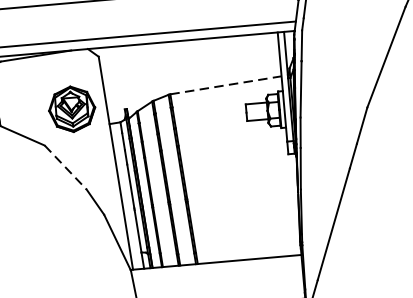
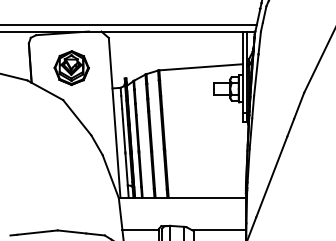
line: (226, 85) -> (201, 67), dashed -> solid
part: (71, 108) -> (71, 67), moved
line: (65, 167) -> (77, 117), dashed -> solid

